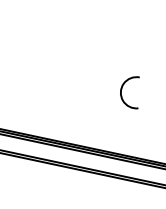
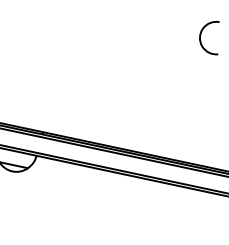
arc: (122, 95) -> (201, 40), moved

